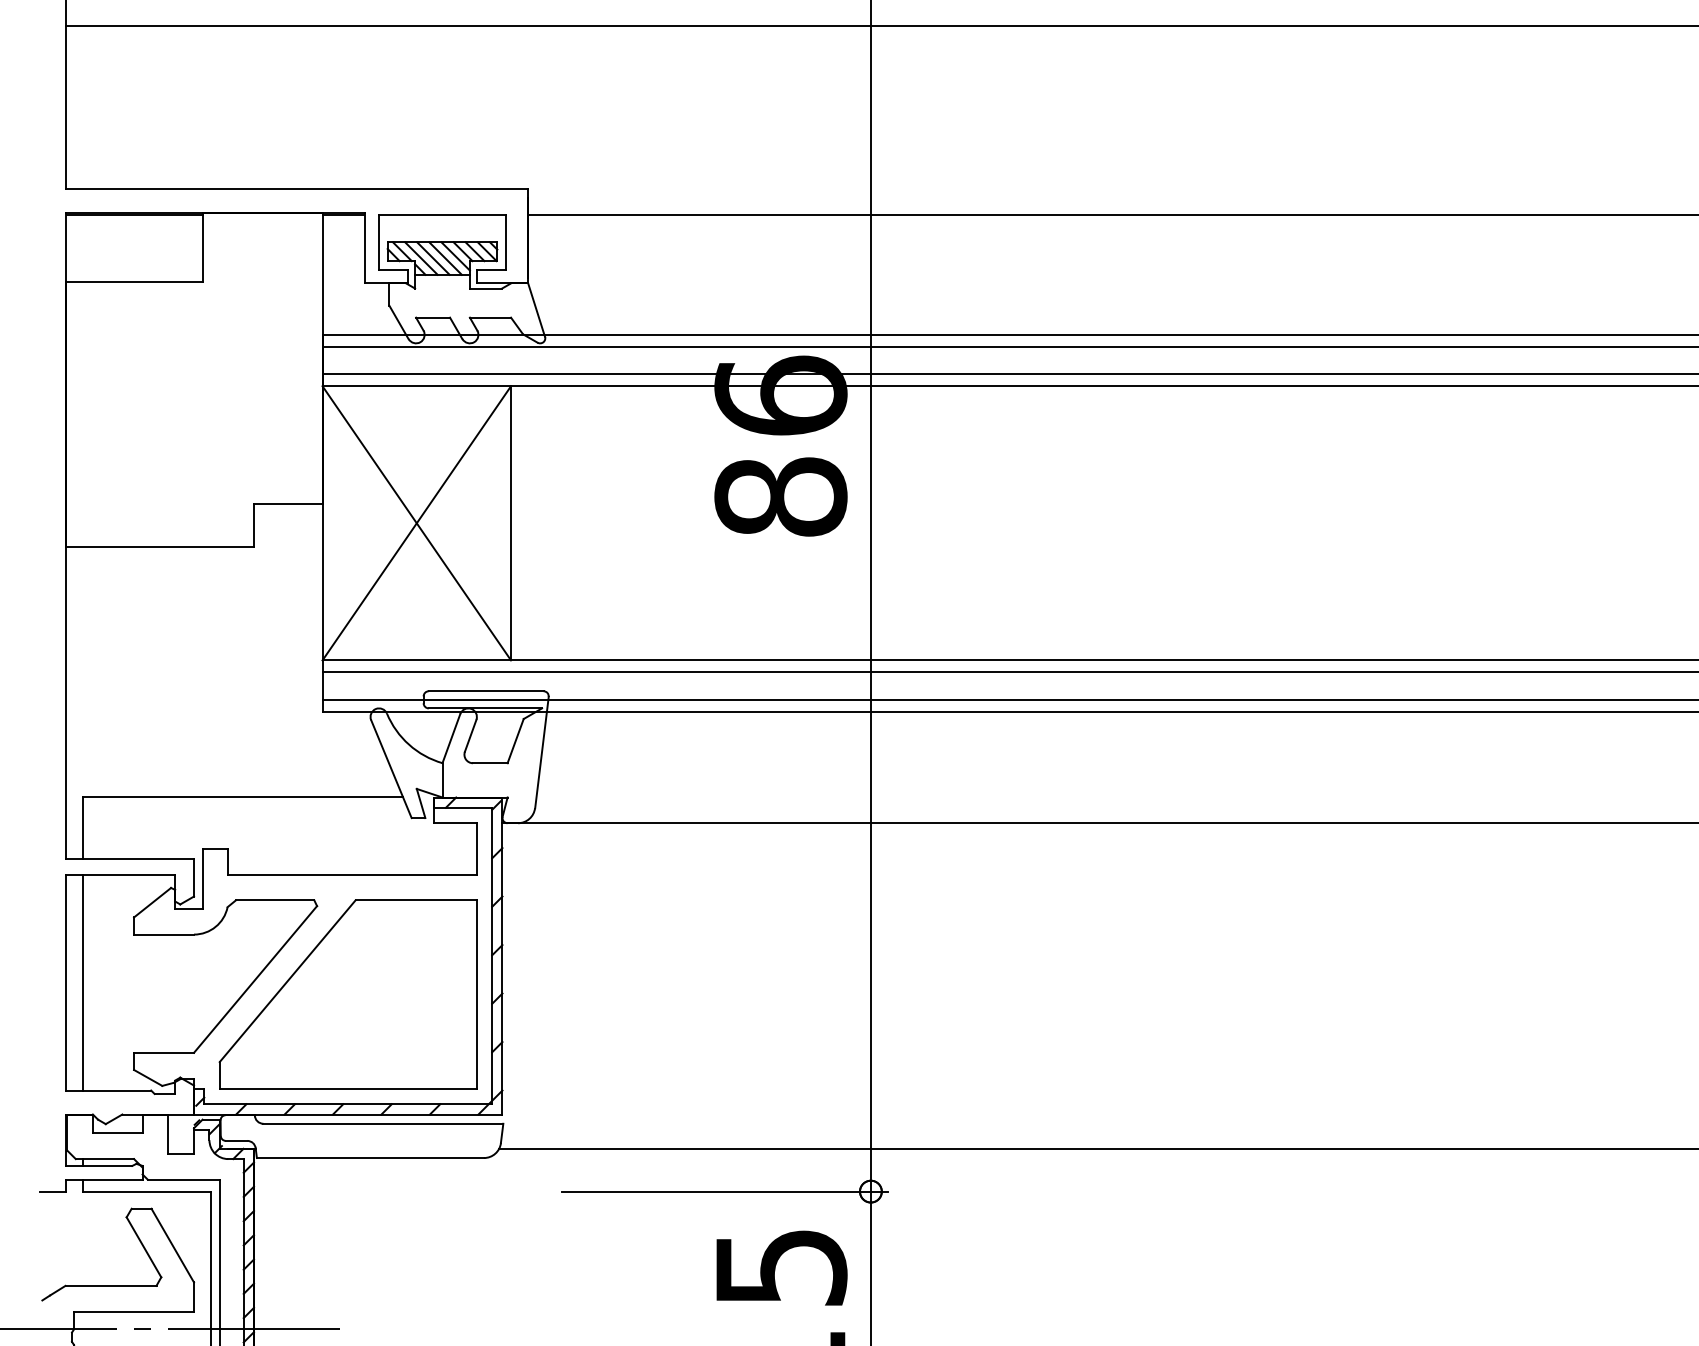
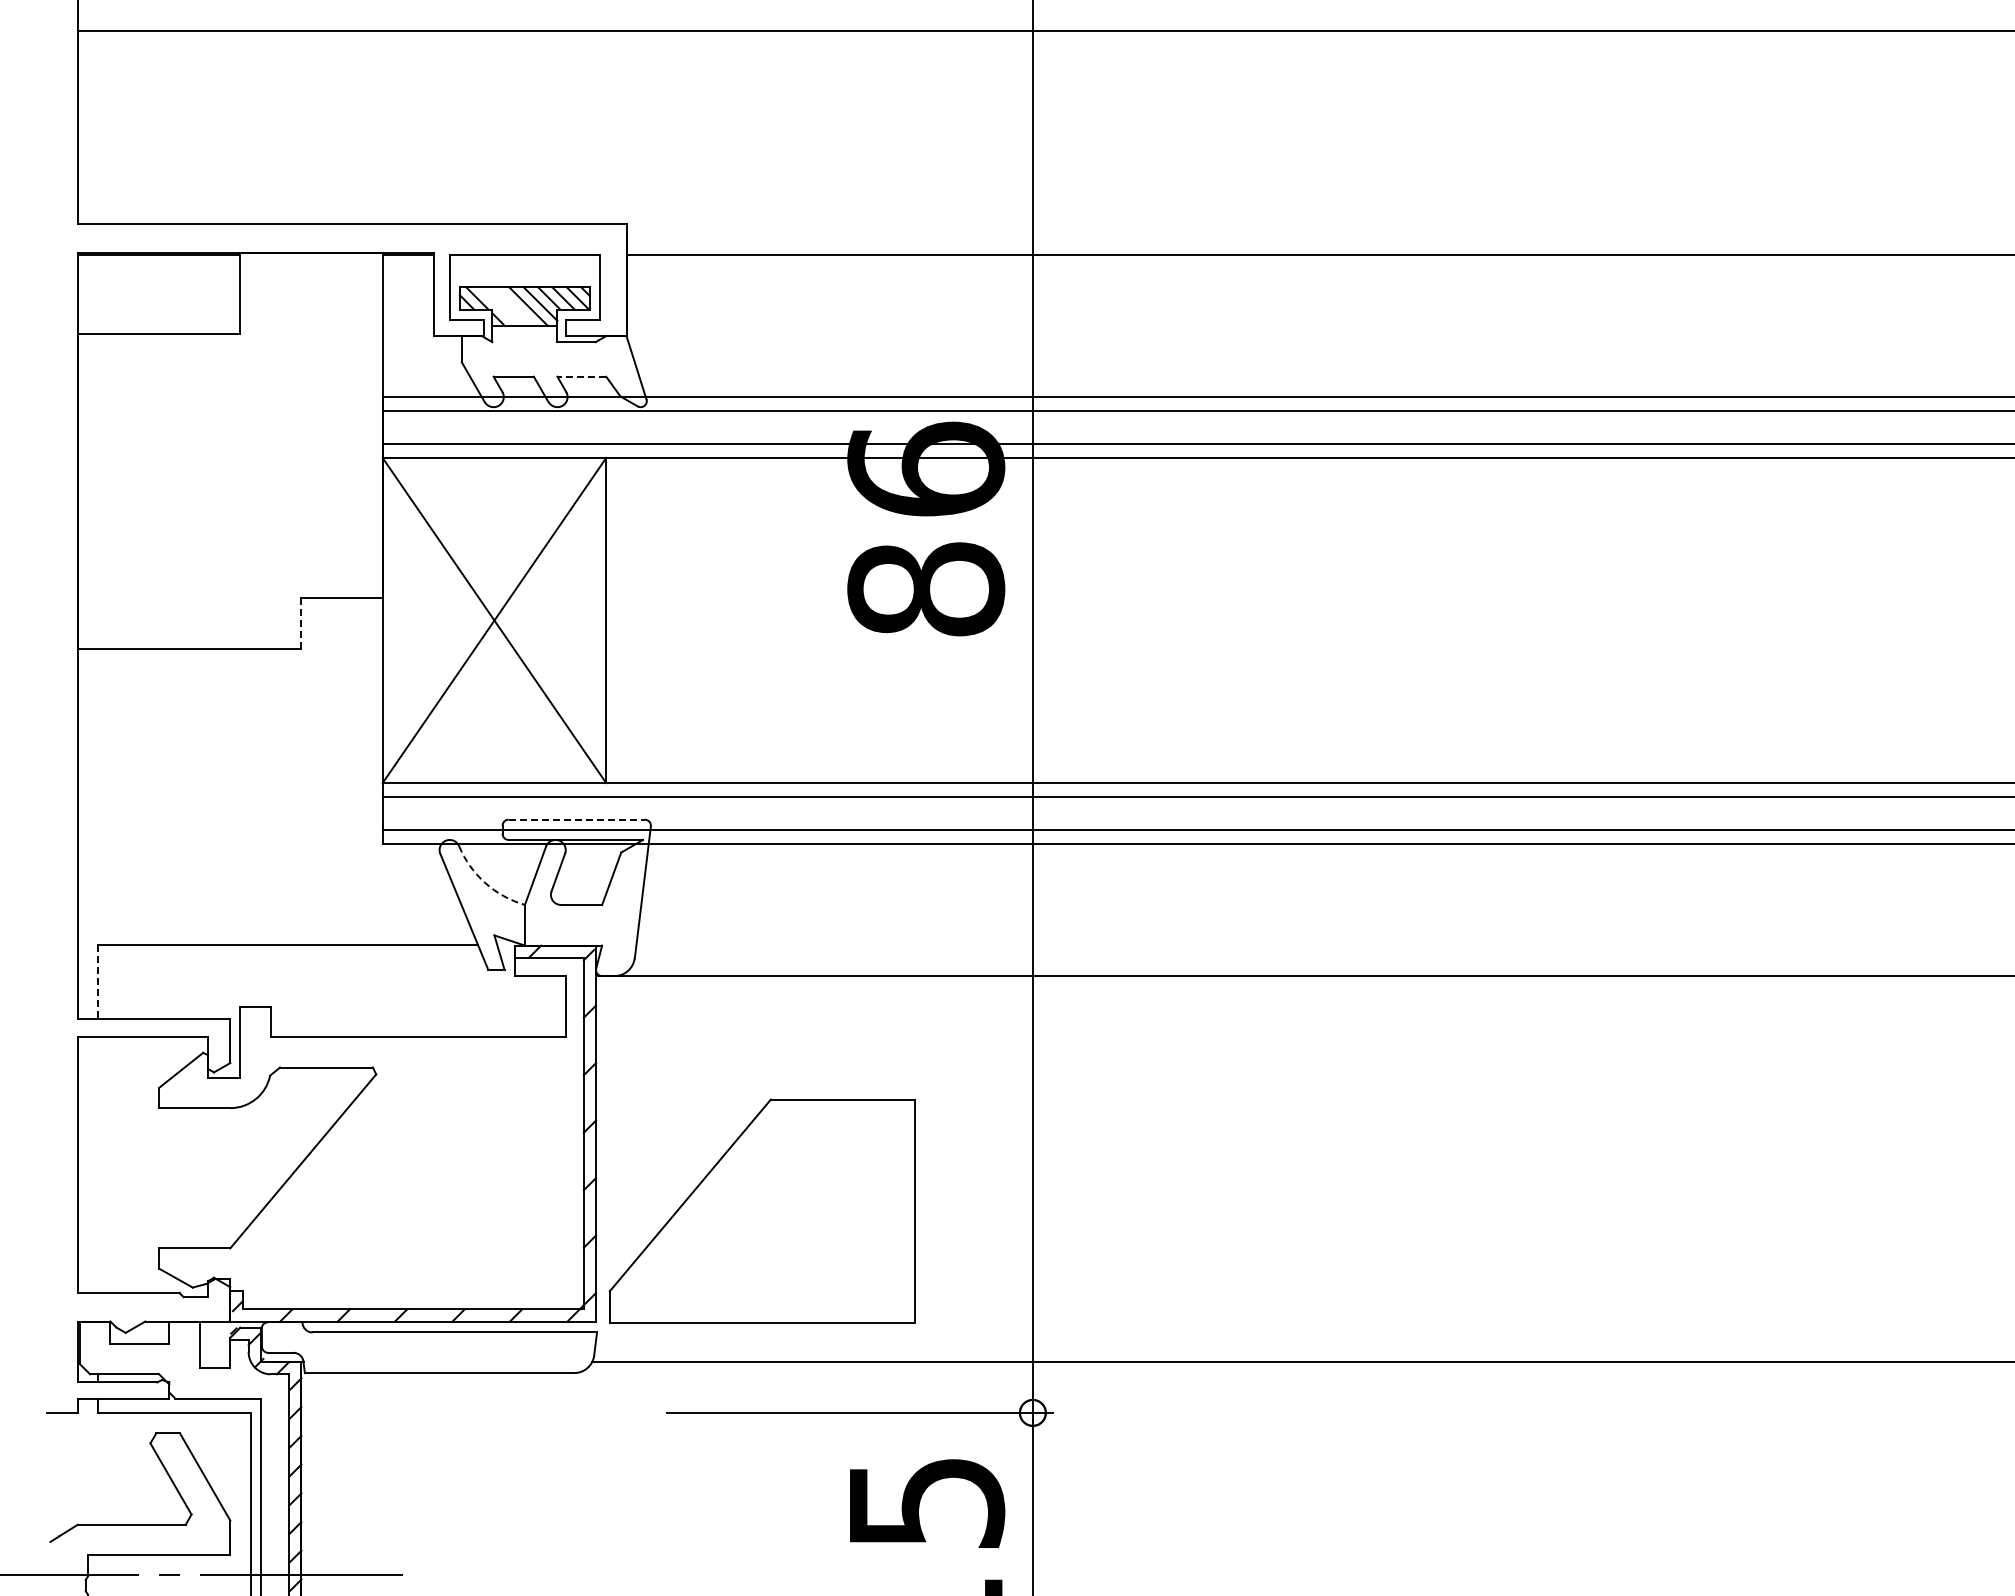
line: (421, 258) -> (499, 306), removed
line: (432, 258) -> (513, 306), removed
line: (490, 317) -> (581, 376), solid -> dashed
line: (254, 525) -> (301, 623), solid -> dashed
line: (486, 691) -> (577, 819), solid -> dashed
arc: (409, 745) -> (485, 883), solid -> dashed
line: (82, 828) -> (98, 982), solid -> dashed
line: (82, 982) -> (98, 1165), removed
part: (347, 993) -> (761, 1210), moved

